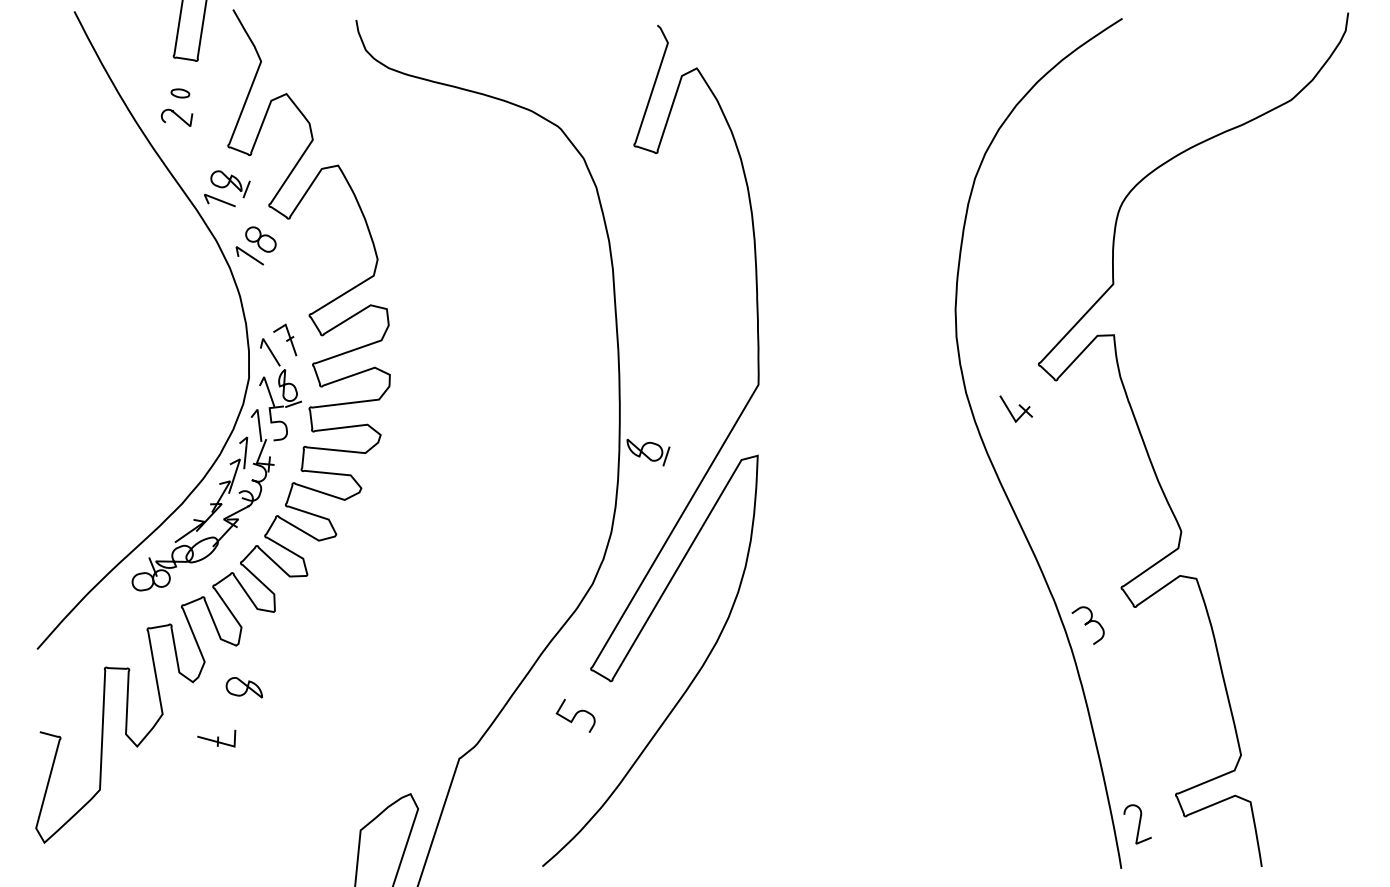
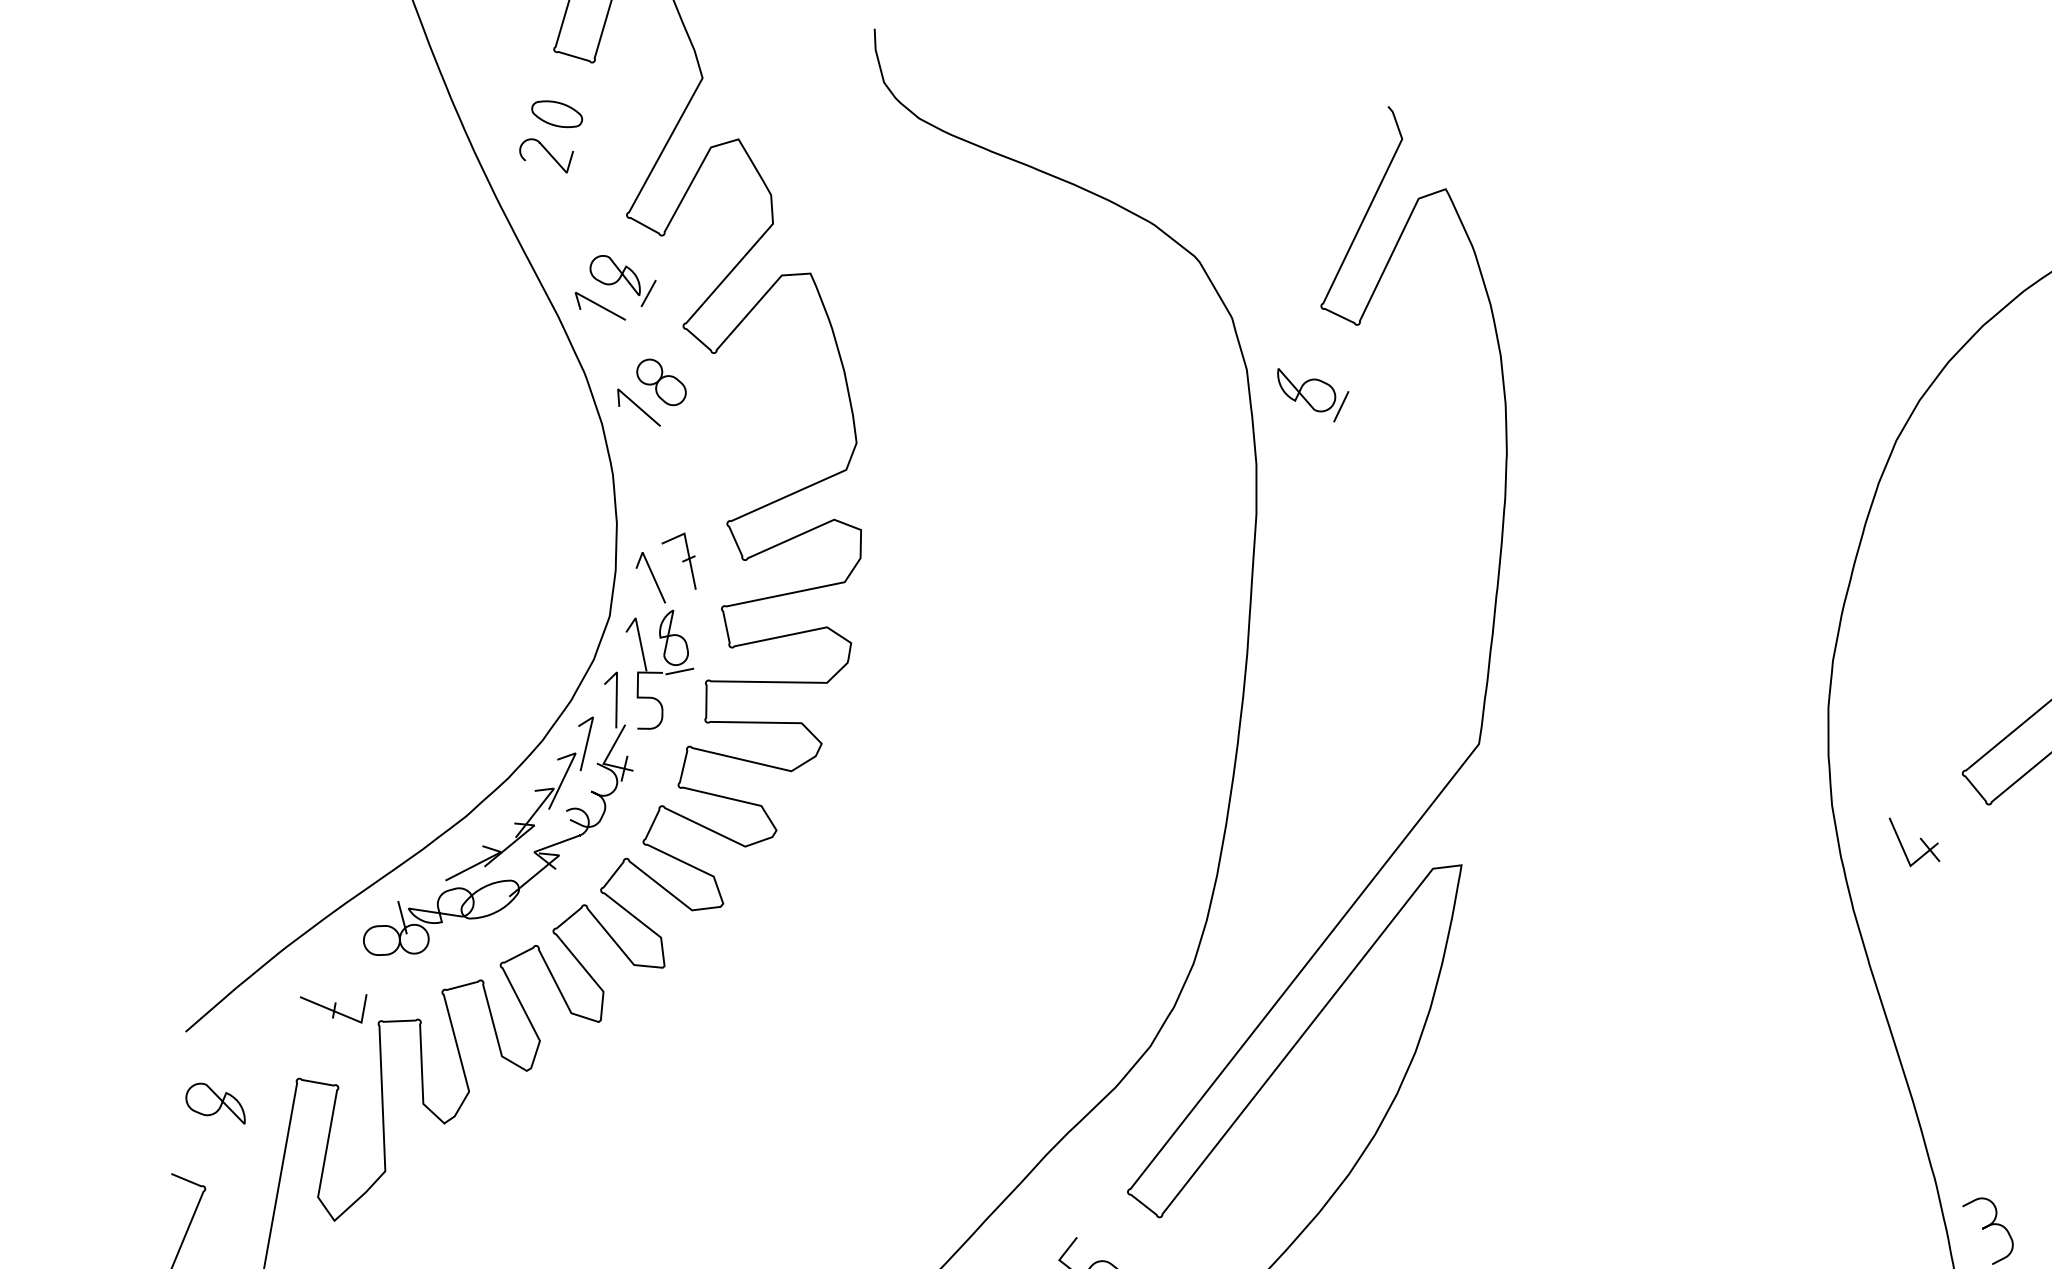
part: (180, 93) -> (557, 114), size x1.67
part: (648, 452) -> (1311, 395), moved
part: (244, 687) -> (216, 1102), moved
part: (216, 738) -> (332, 1004), moved

